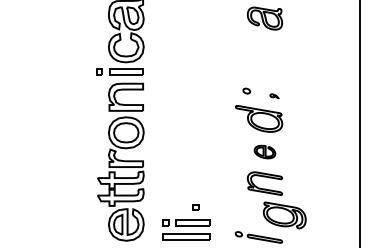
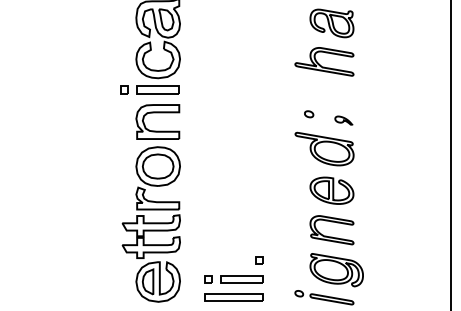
part: (258, 49) -> (323, 62), added
part: (274, 96) -> (343, 121), size x1.67
part: (264, 151) -> (331, 189), size x1.67
part: (195, 207) -> (258, 260), moved
part: (284, 215) -> (336, 270), moved

